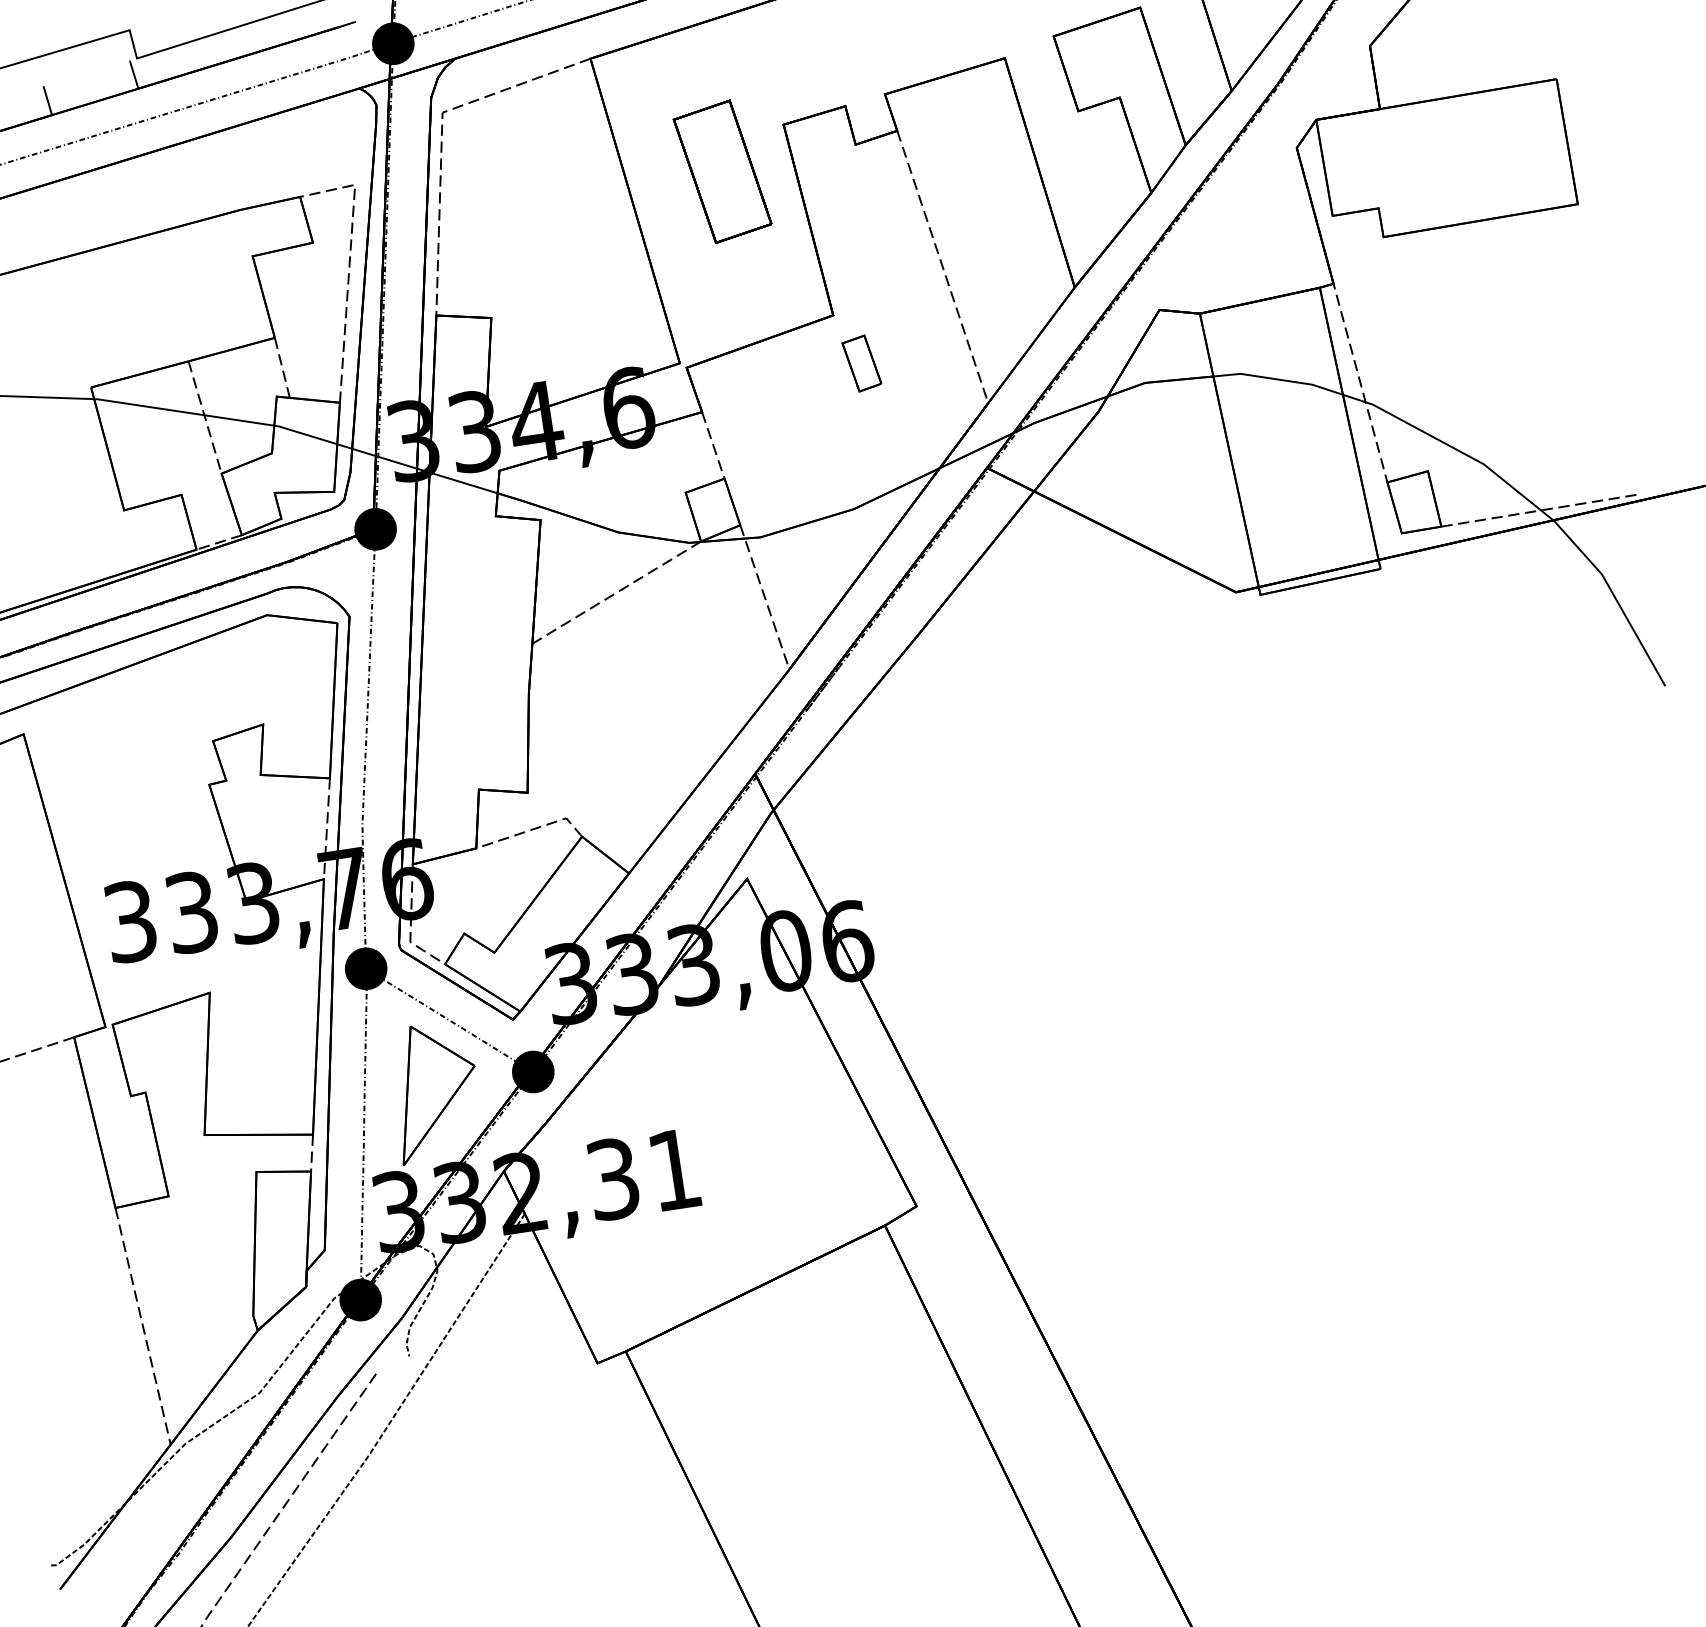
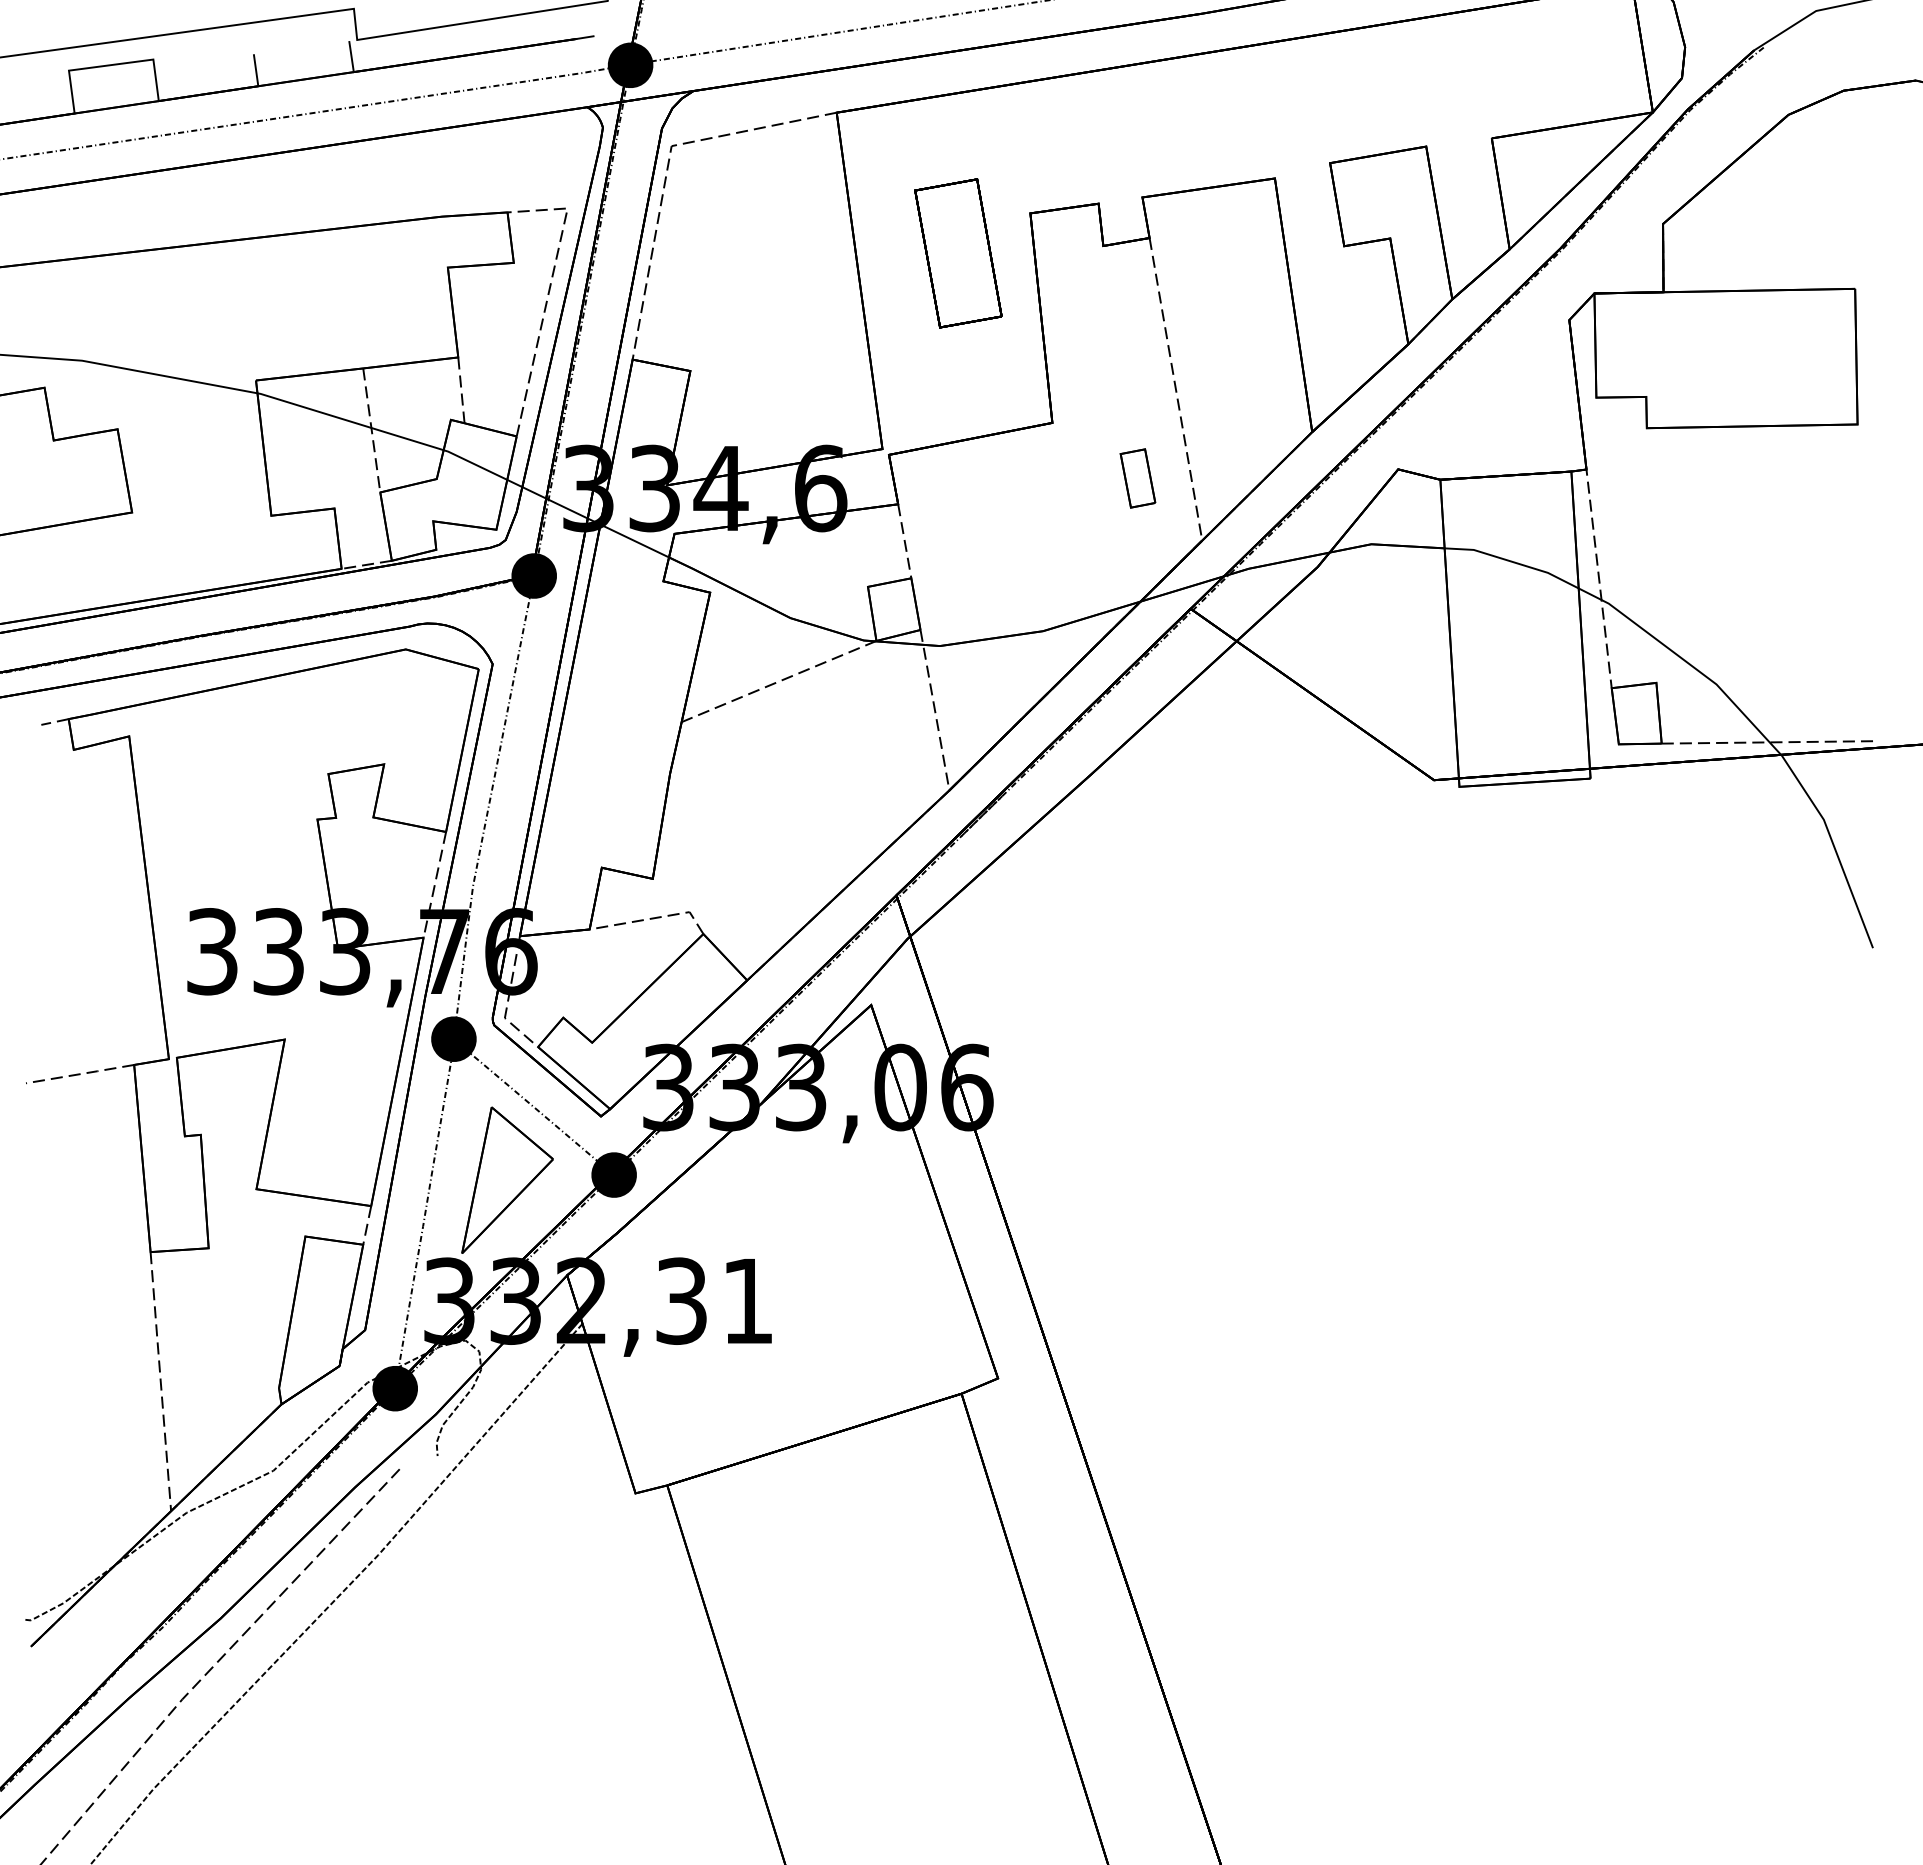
part: (861, 363) -> (1137, 478), moved

